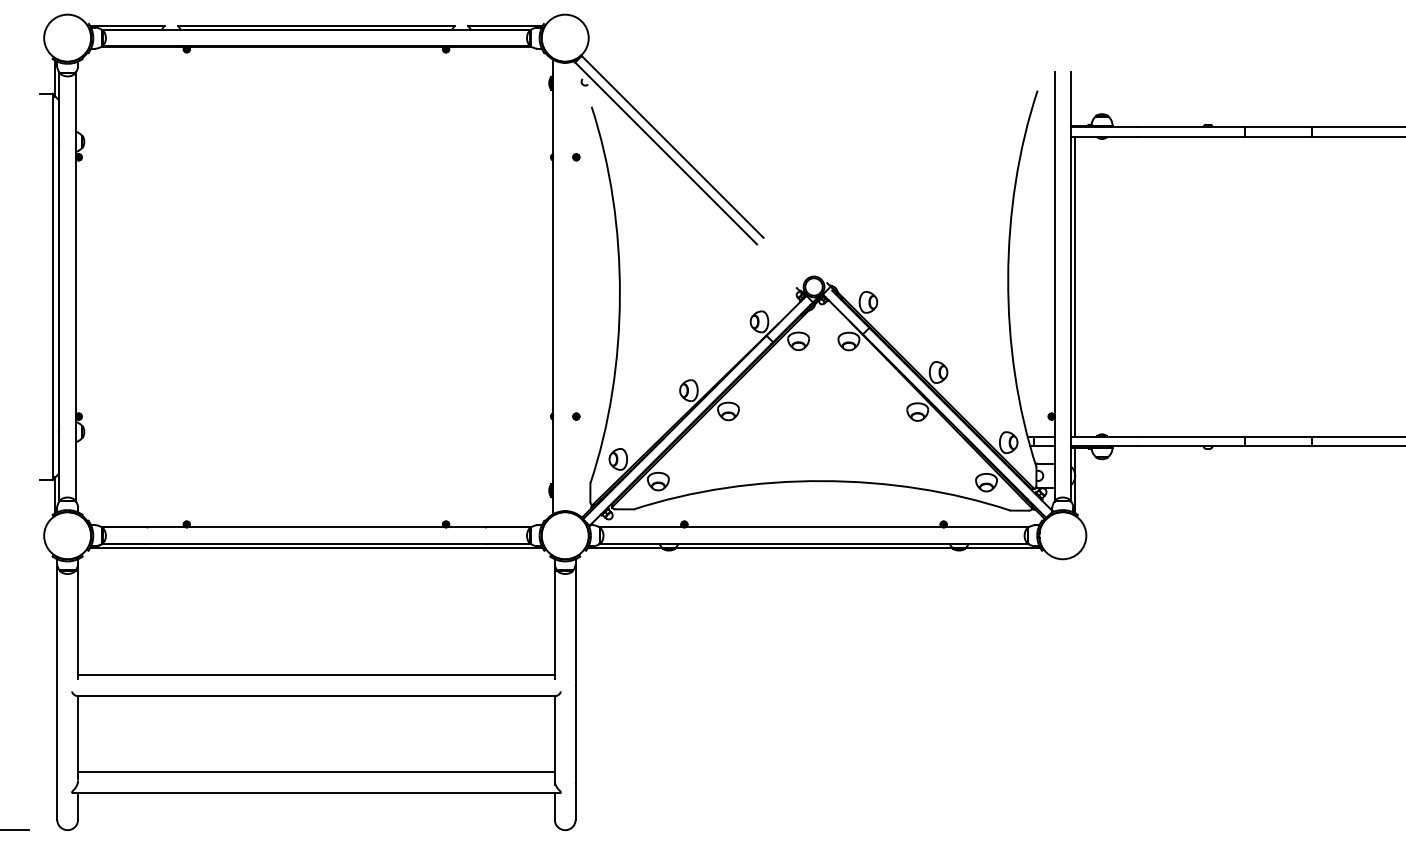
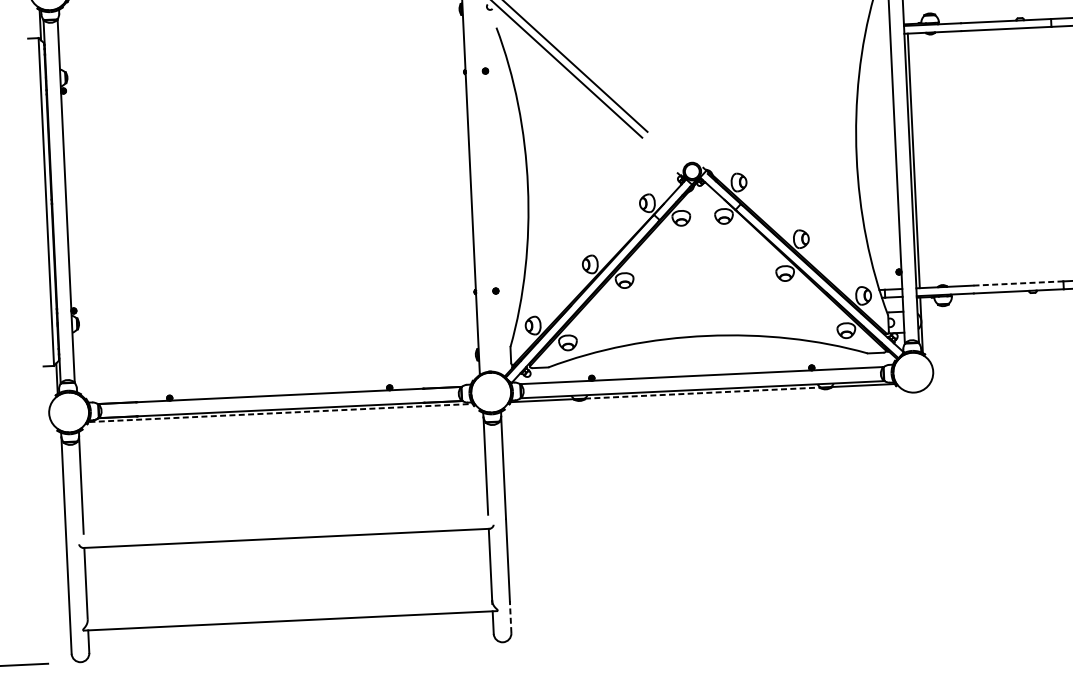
line: (1190, 436) -> (1017, 283), solid -> dashed
line: (316, 548) -> (280, 413), solid -> dashed
line: (814, 548) -> (703, 393), solid -> dashed
line: (316, 675) -> (285, 521), removed
line: (316, 772) -> (289, 603), removed
line: (575, 800) -> (510, 616), solid -> dashed

